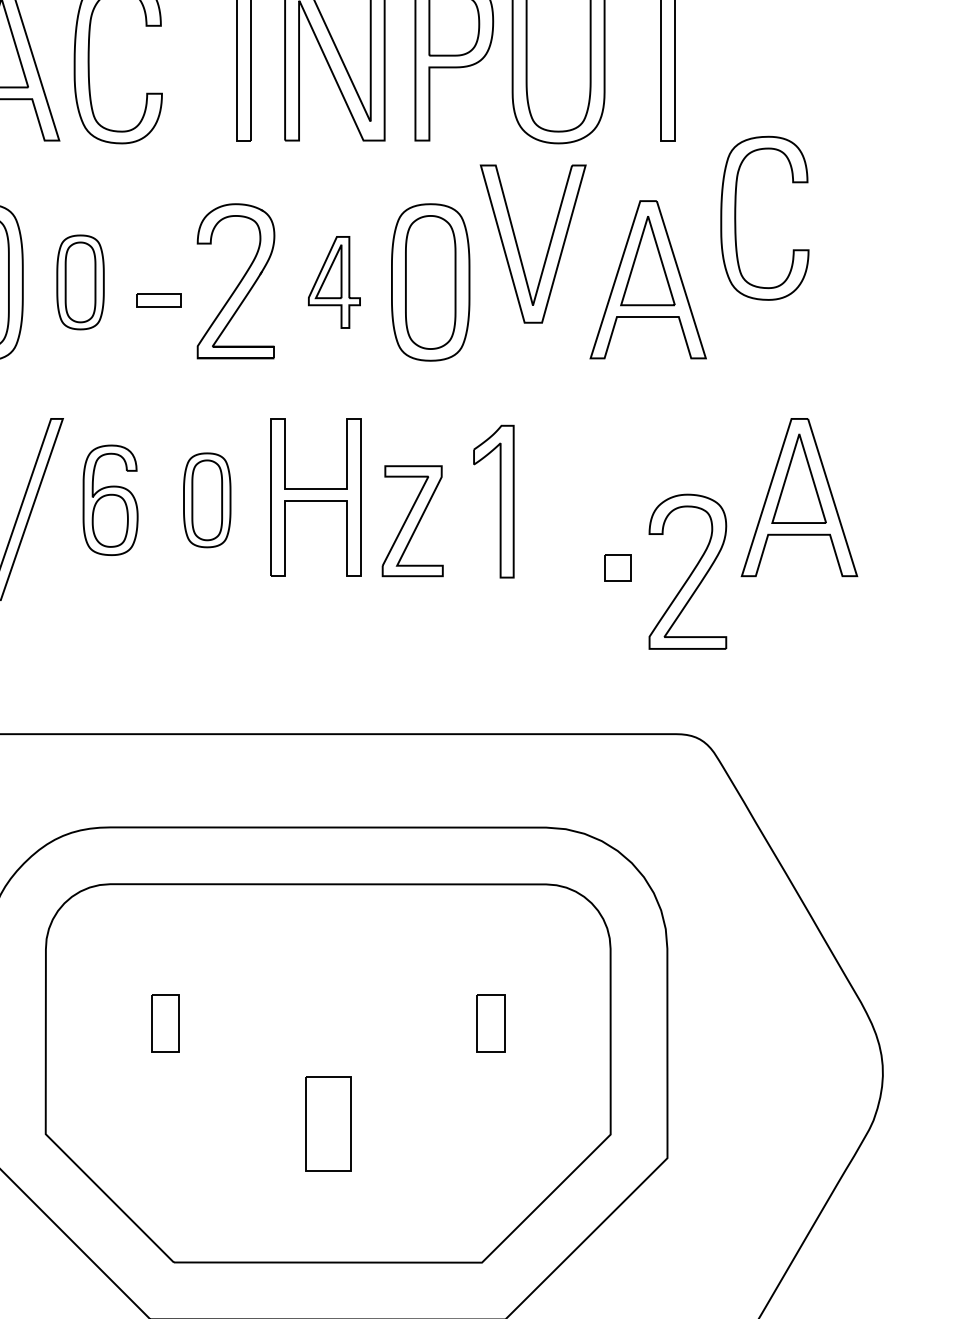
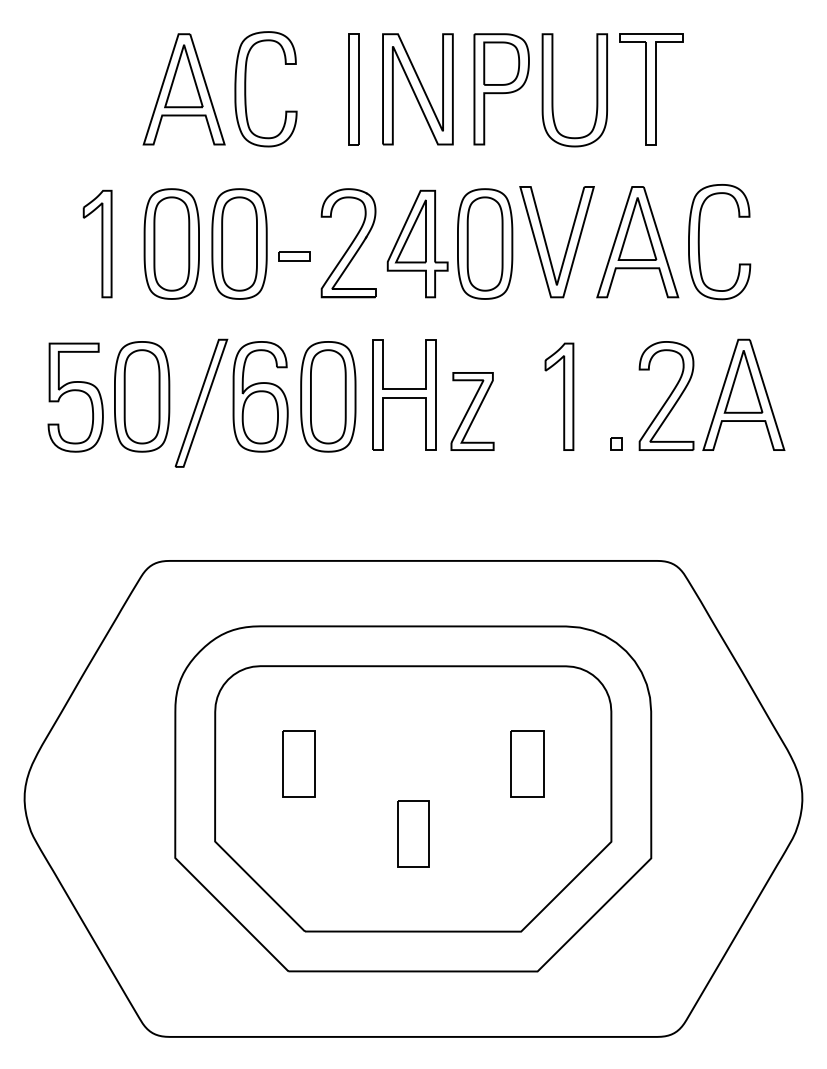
part: (736, 218) -> (699, 242), moved
part: (519, 248) -> (547, 245), moved
part: (80, 281) -> (239, 243), size x1.67
part: (334, 281) -> (417, 243), size x1.67
part: (110, 499) -> (260, 396), size x1.43
part: (207, 499) -> (328, 396), size x1.67
part: (493, 501) -> (559, 396), moved
part: (617, 566) -> (616, 443), size x0.62
part: (687, 571) -> (666, 395), moved
part: (164, 1022) -> (298, 763), size x1.67
part: (491, 1022) -> (527, 763), size x1.67

